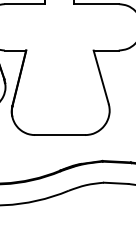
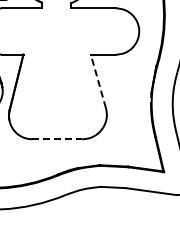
line: (101, 77) -> (98, 81), solid -> dashed
line: (60, 135) -> (57, 139), solid -> dashed

